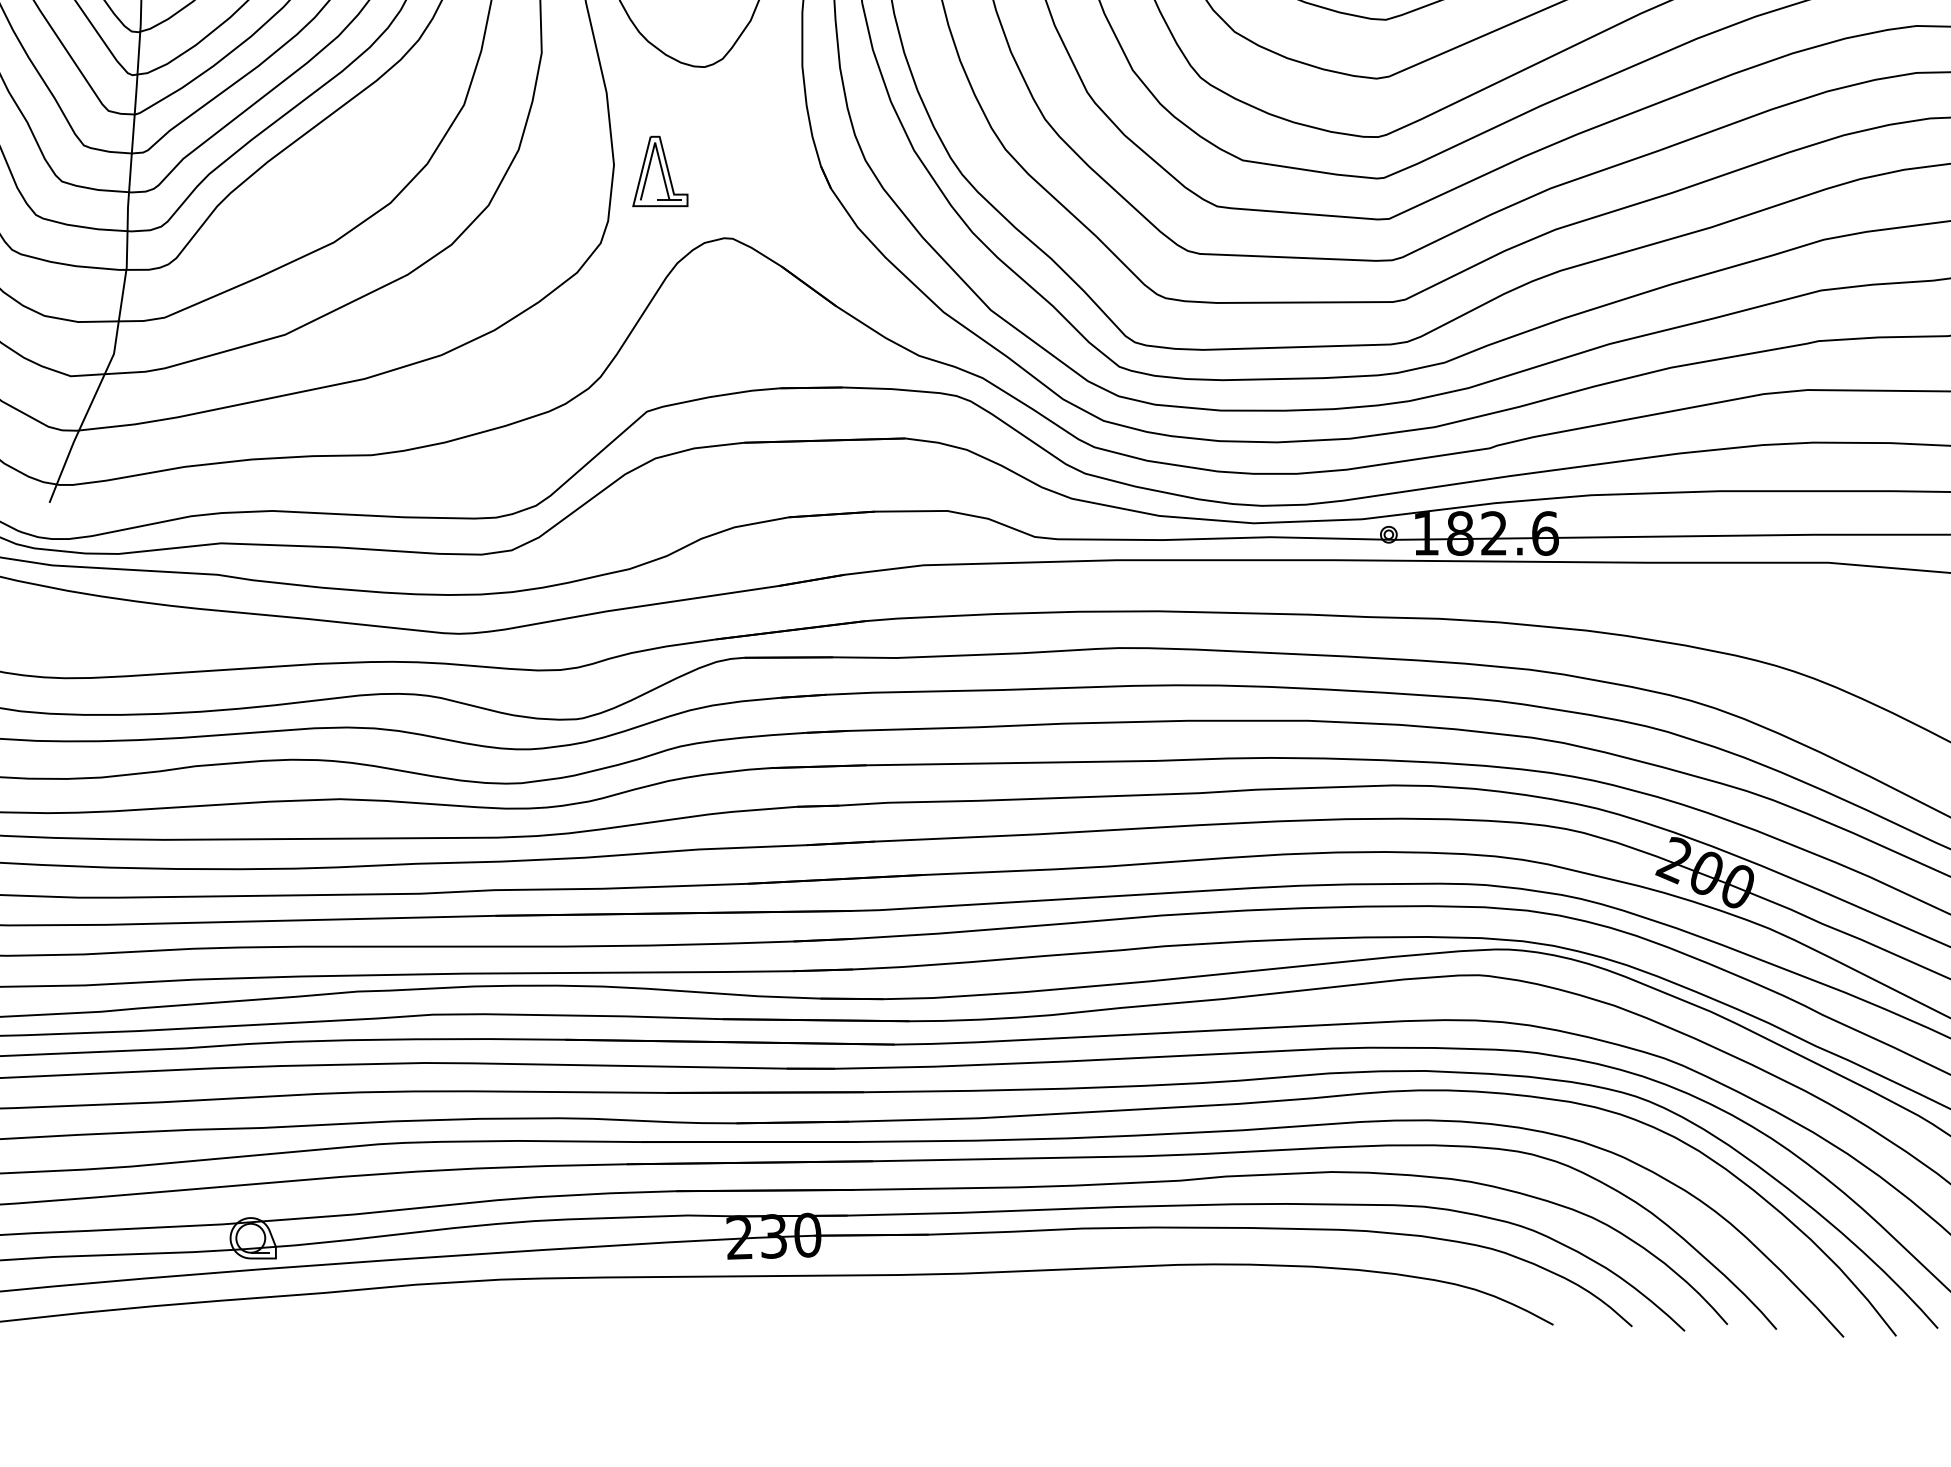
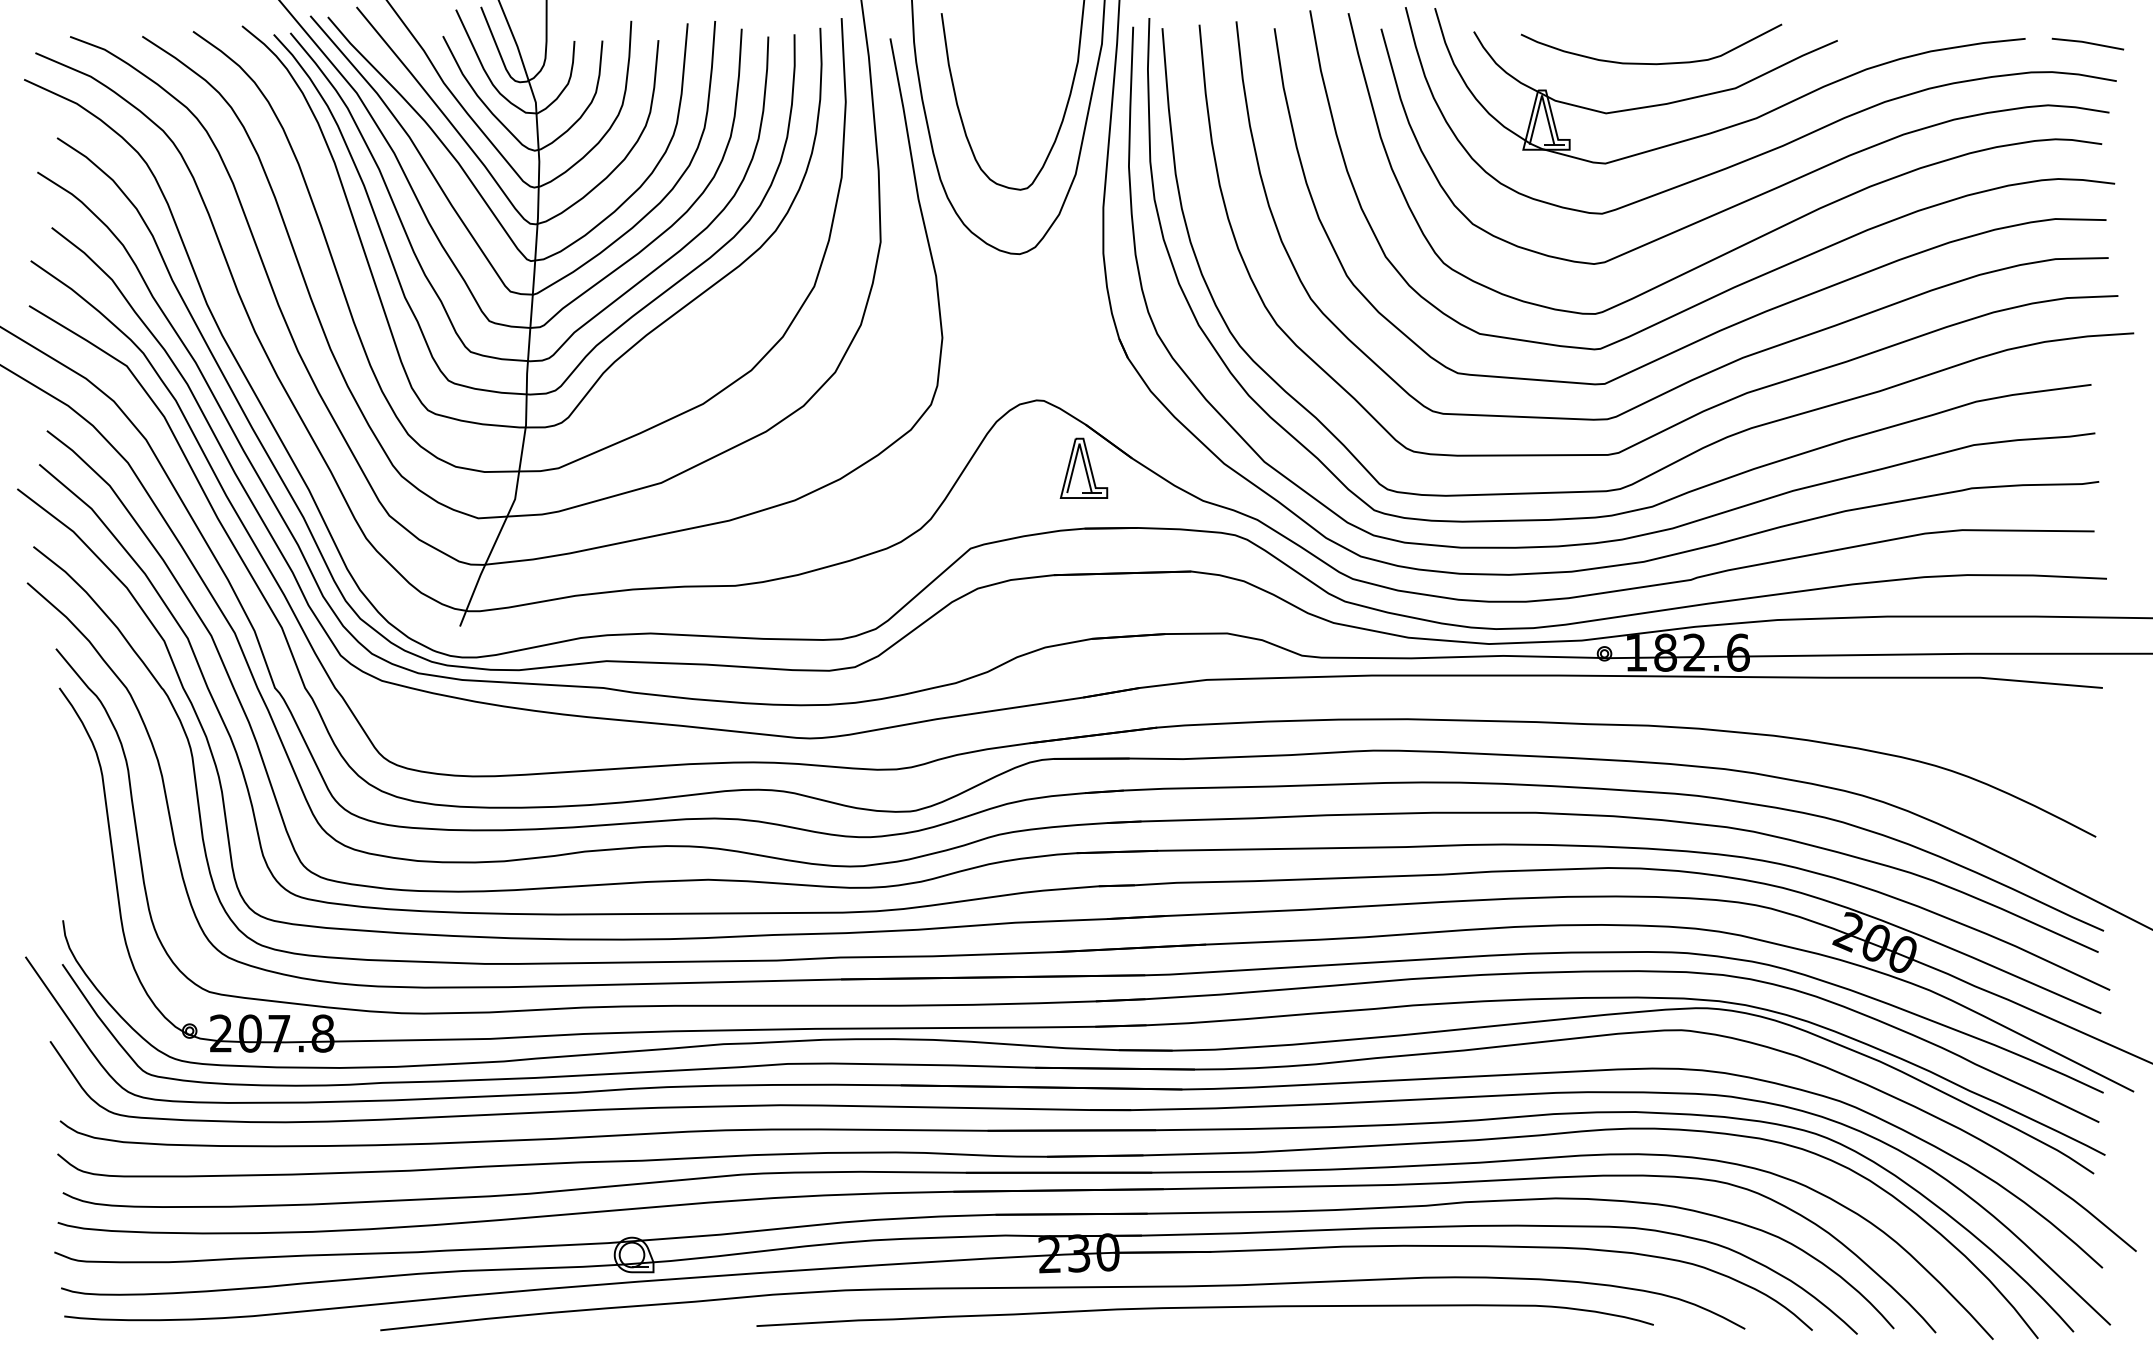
part: (659, 170) -> (1083, 467), moved
curve: (920, 1300) -> (1204, 1308), added

